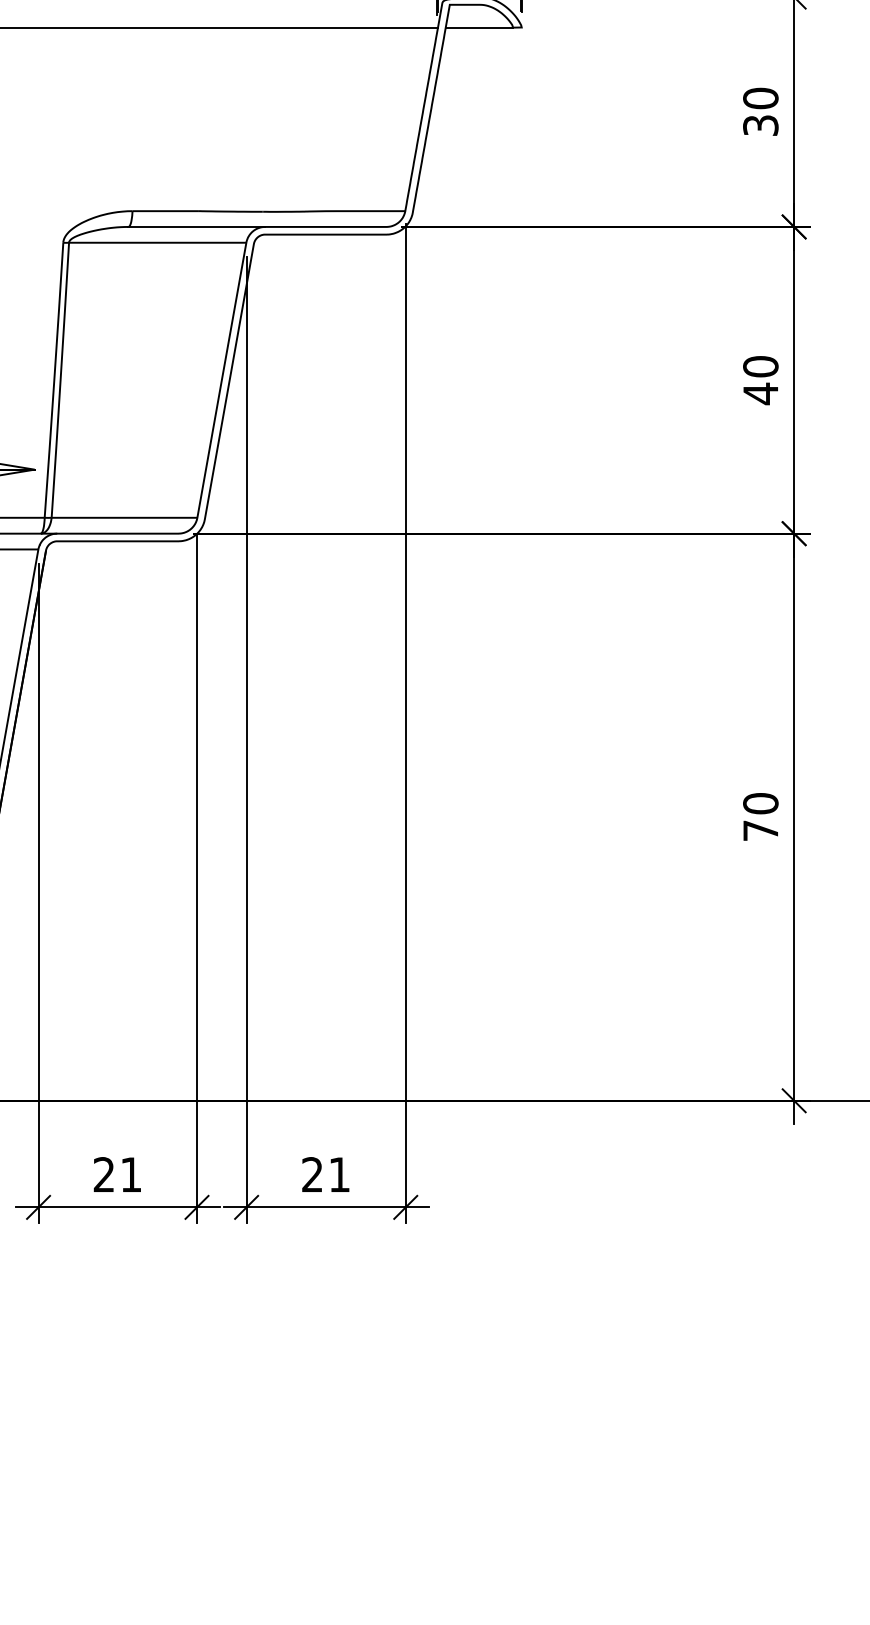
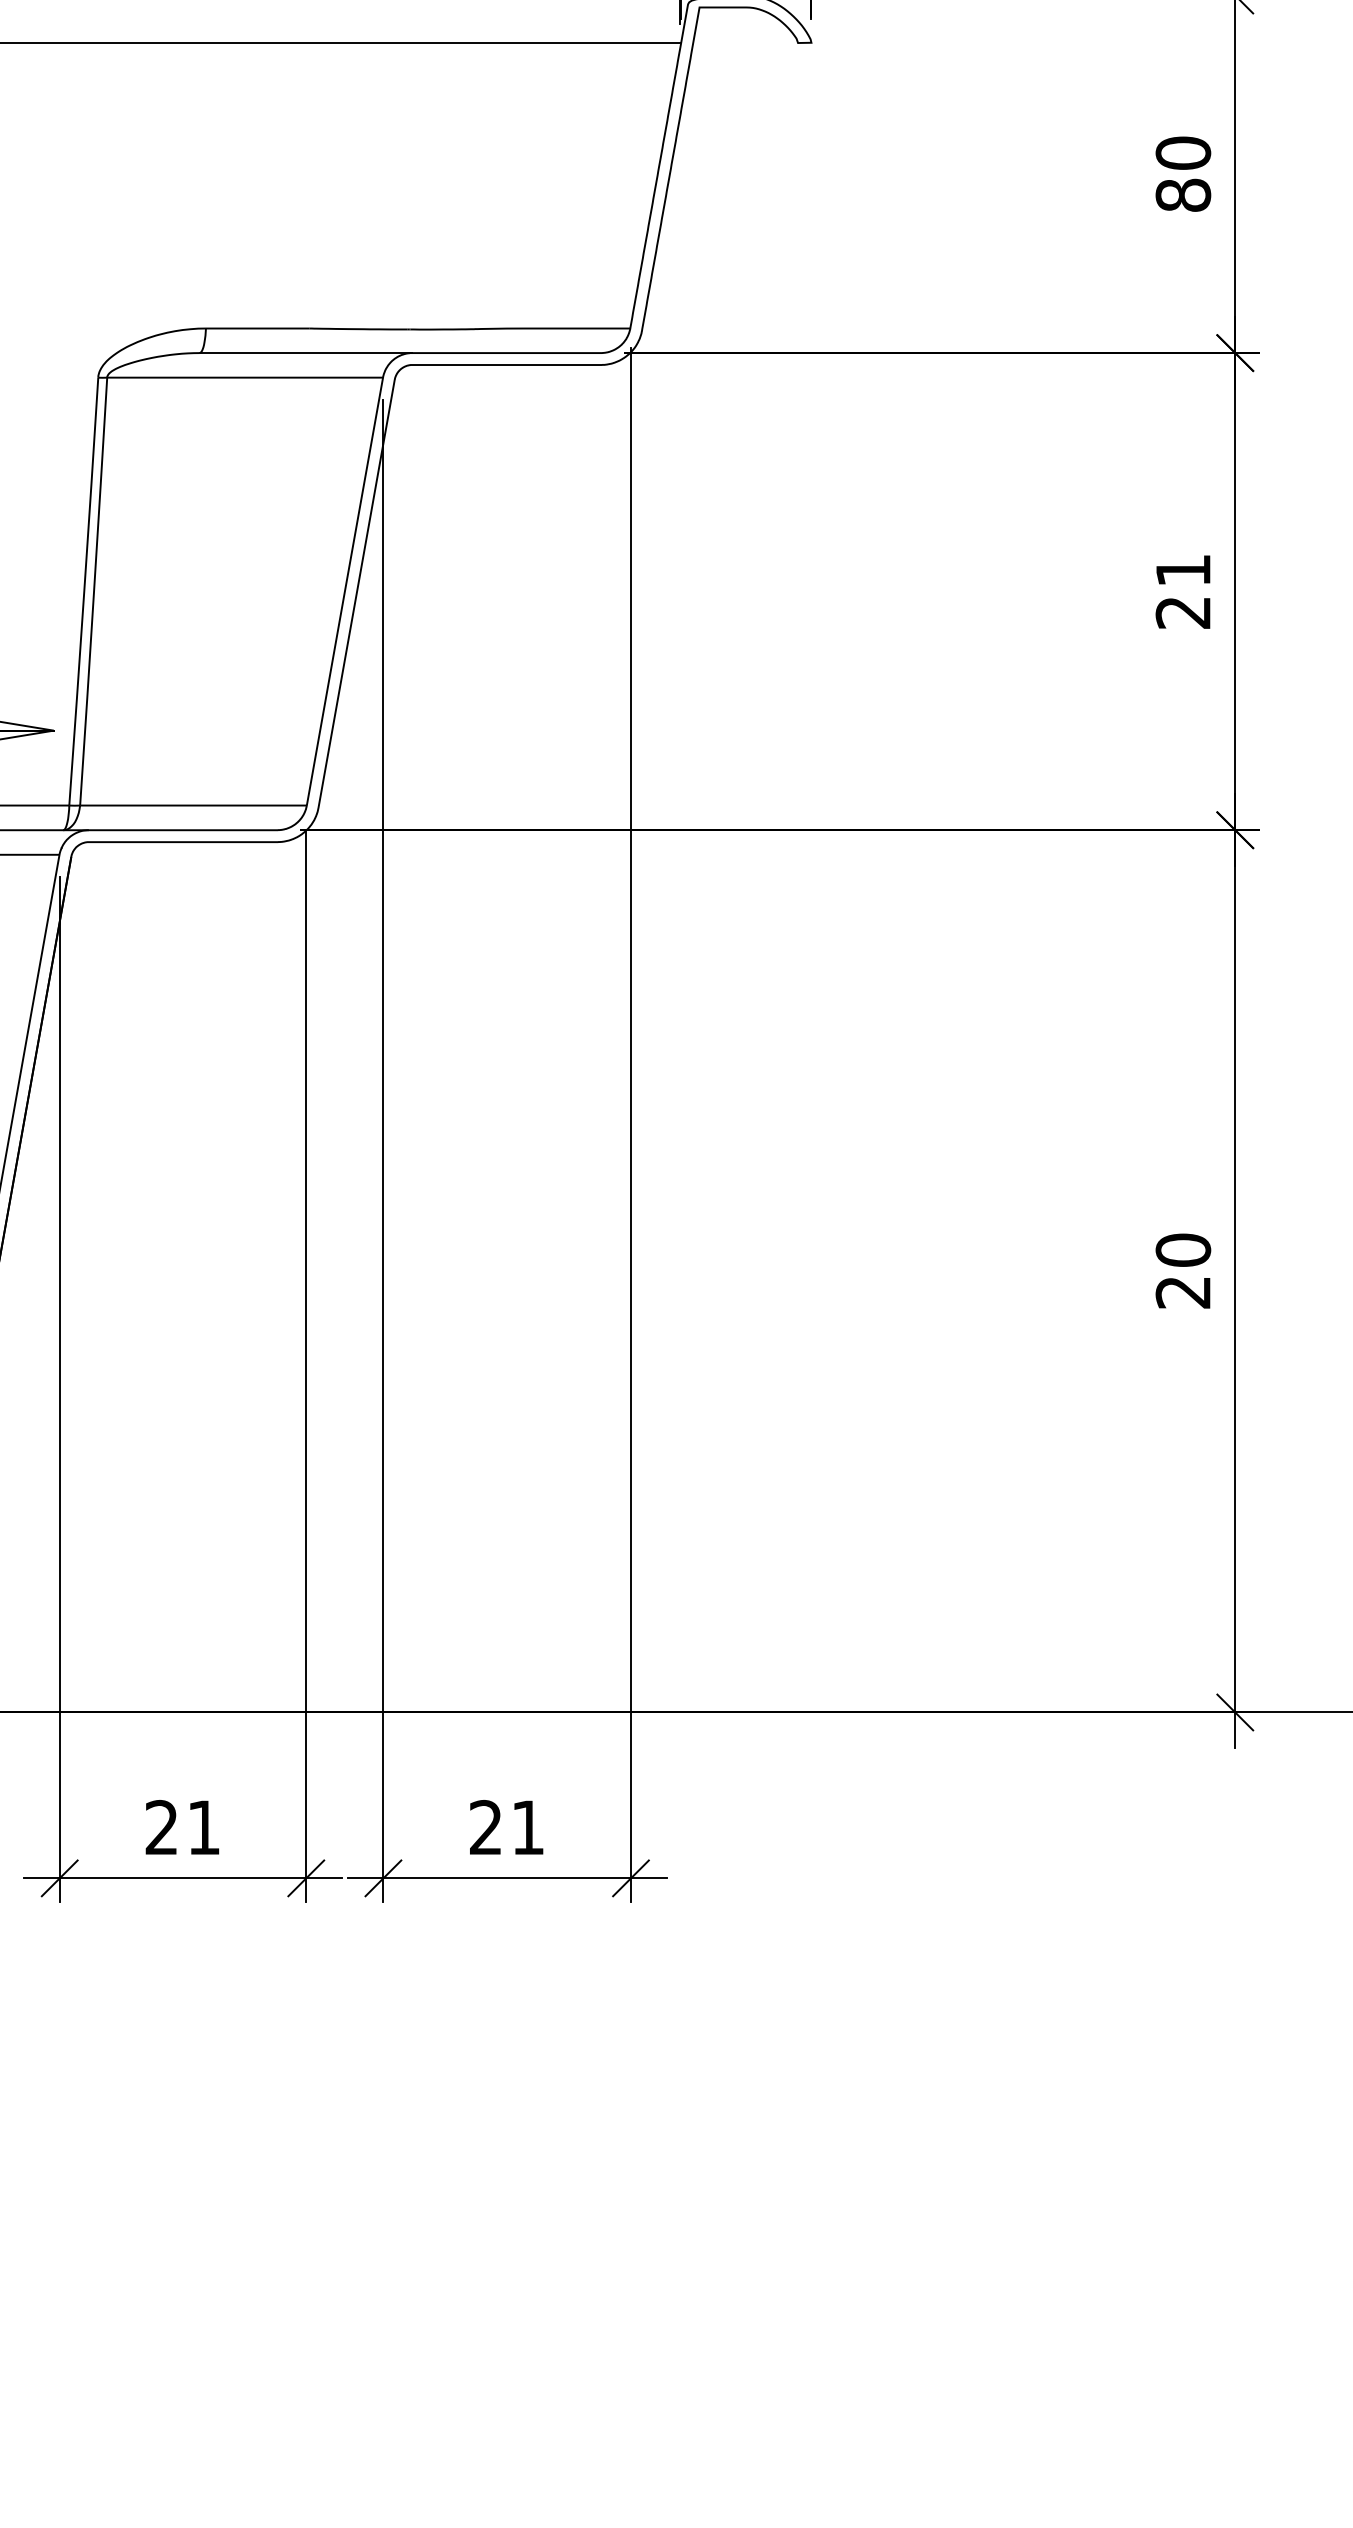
line: (479, 27) -> (745, 42), removed
text: (760, 125) -> (1182, 195), 30 -> 80
text: (760, 380) -> (1182, 591), 40 -> 21
text: (760, 830) -> (1182, 1292), 70 -> 20

